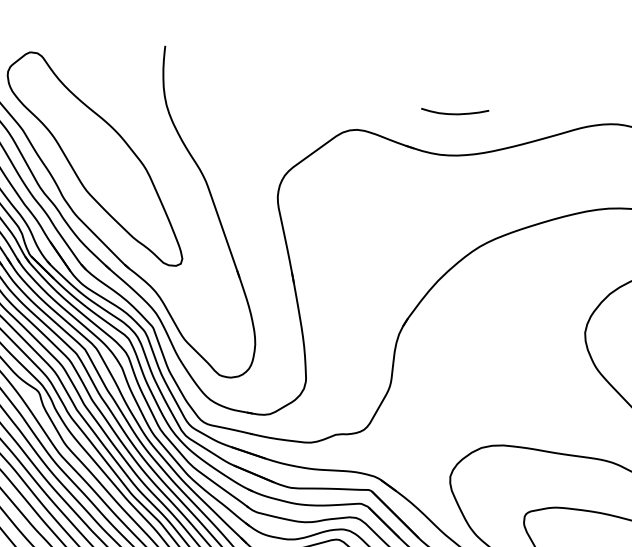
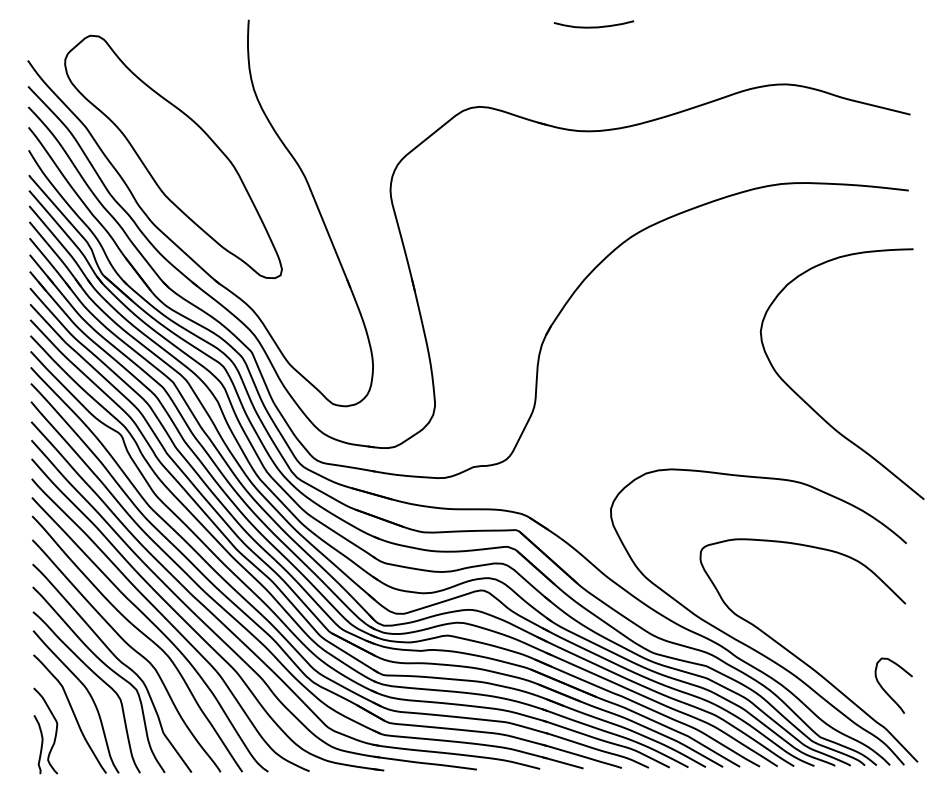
curve: (454, 113) -> (593, 26), moved

